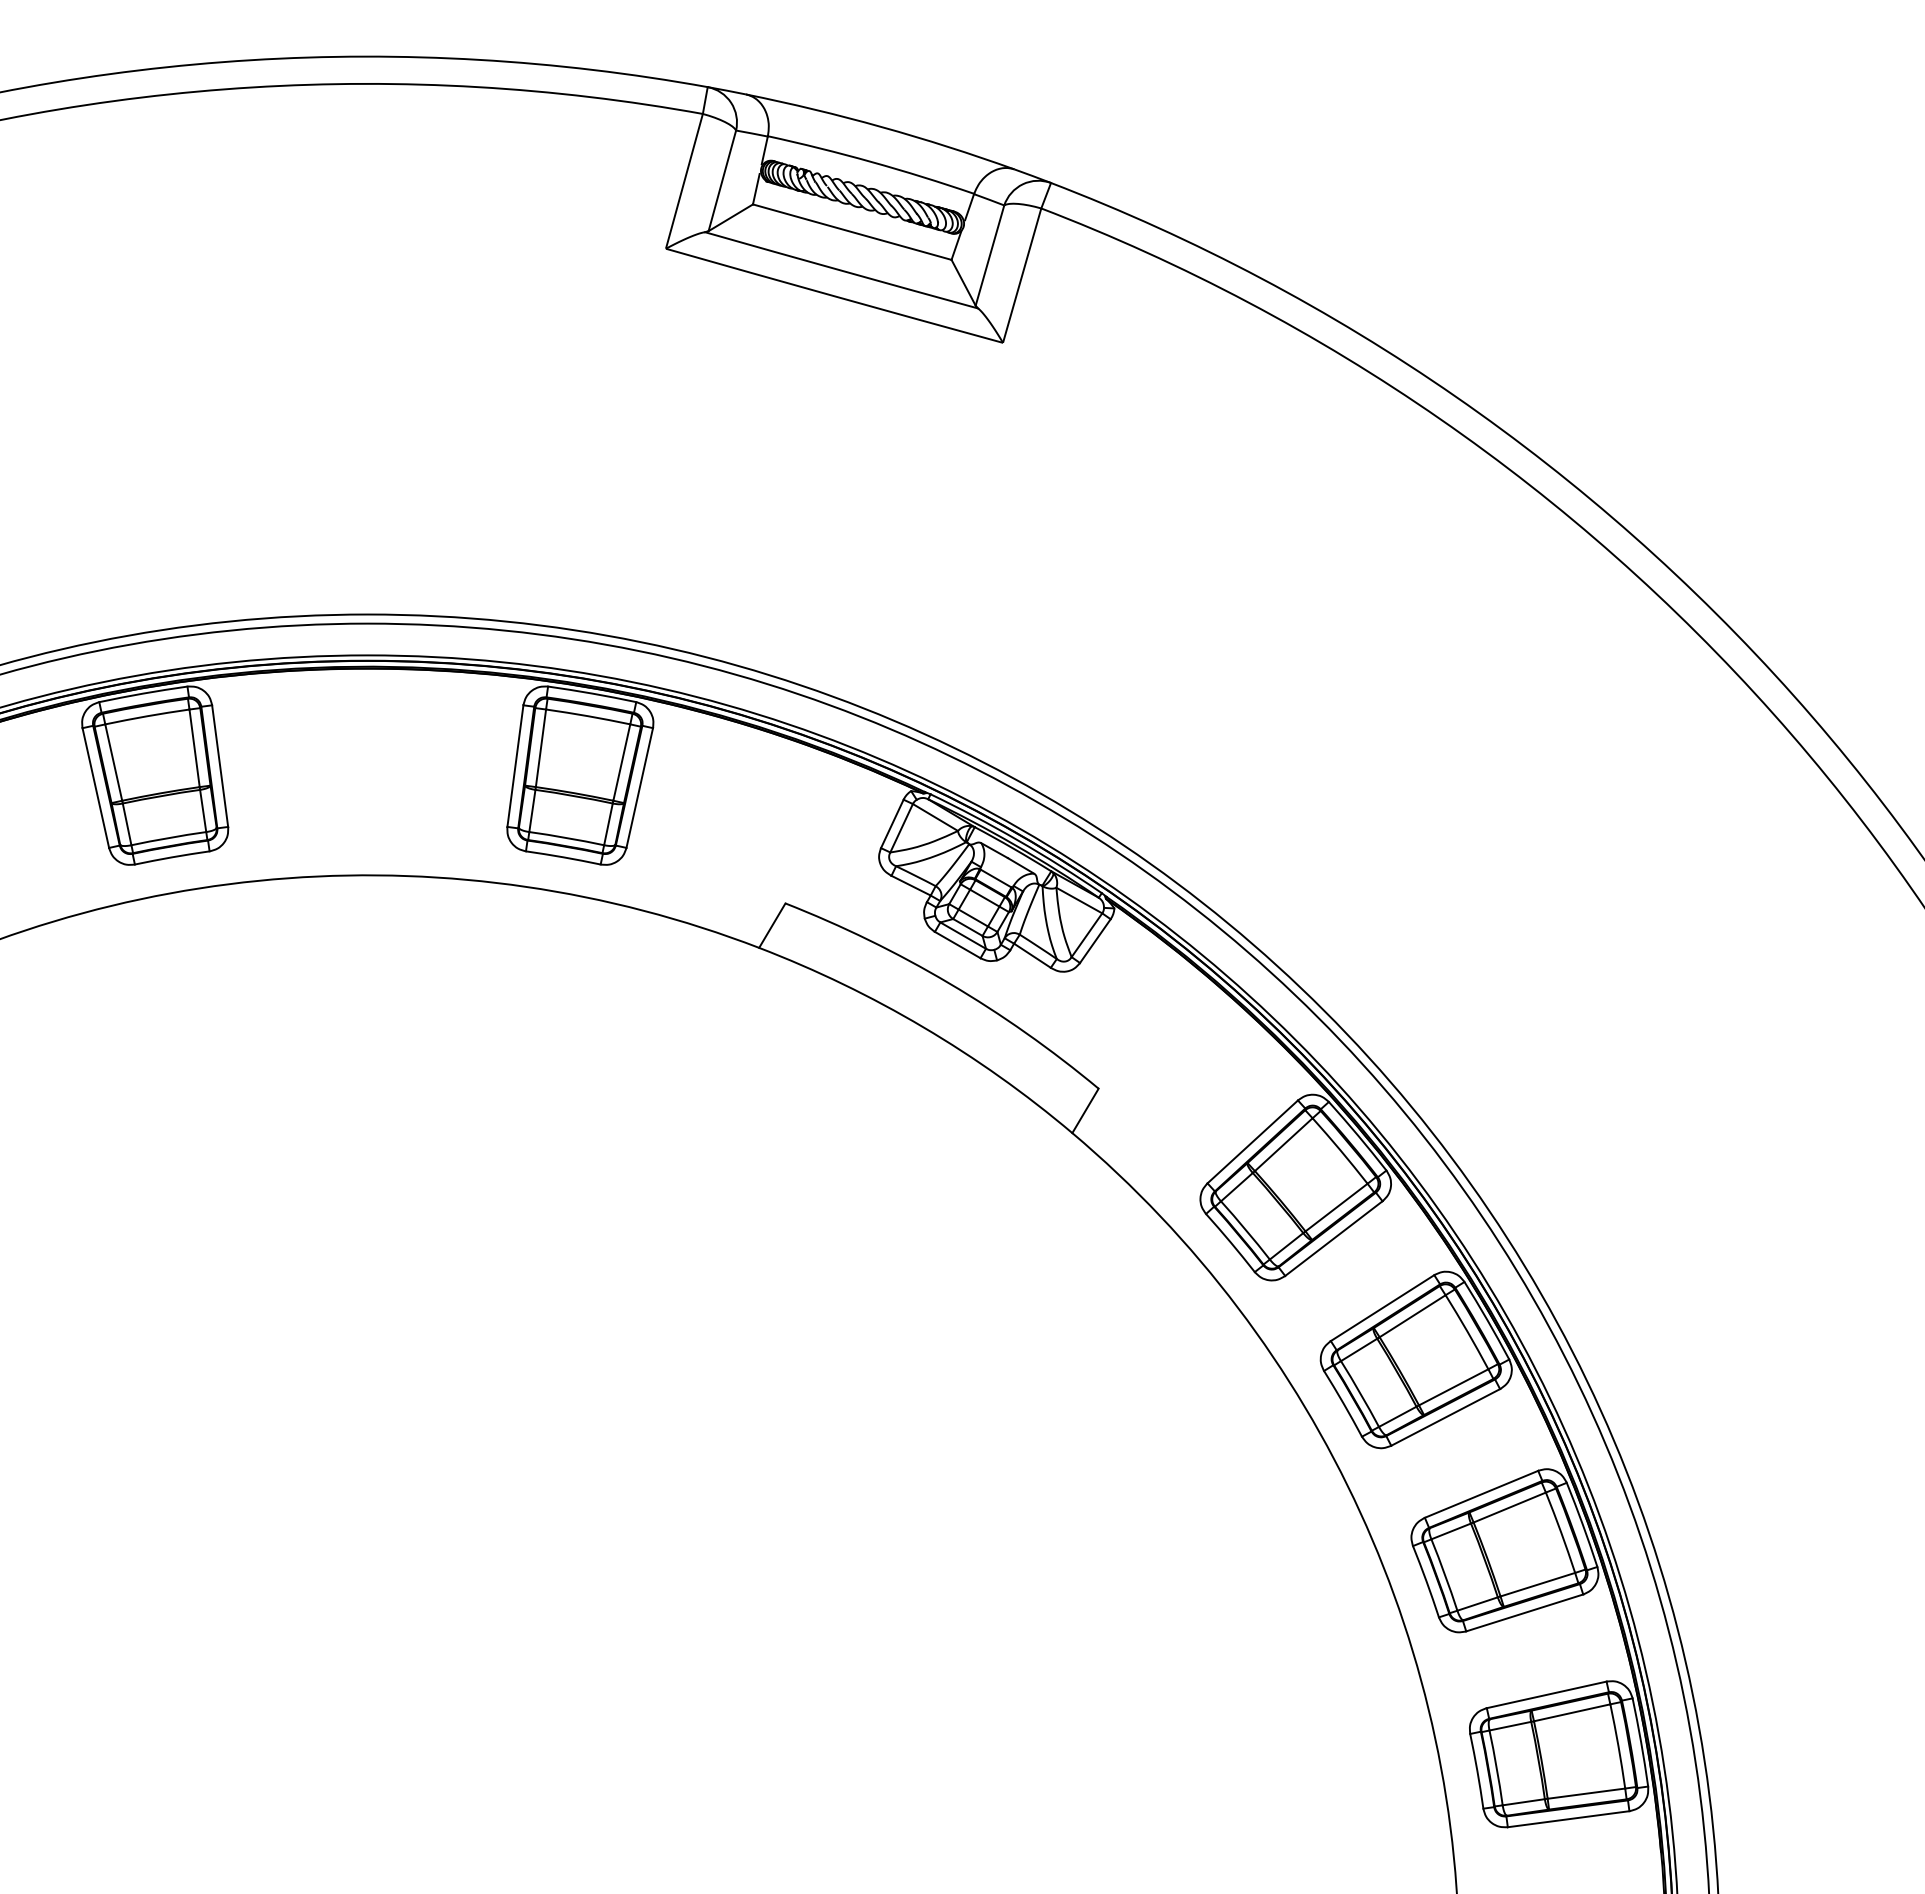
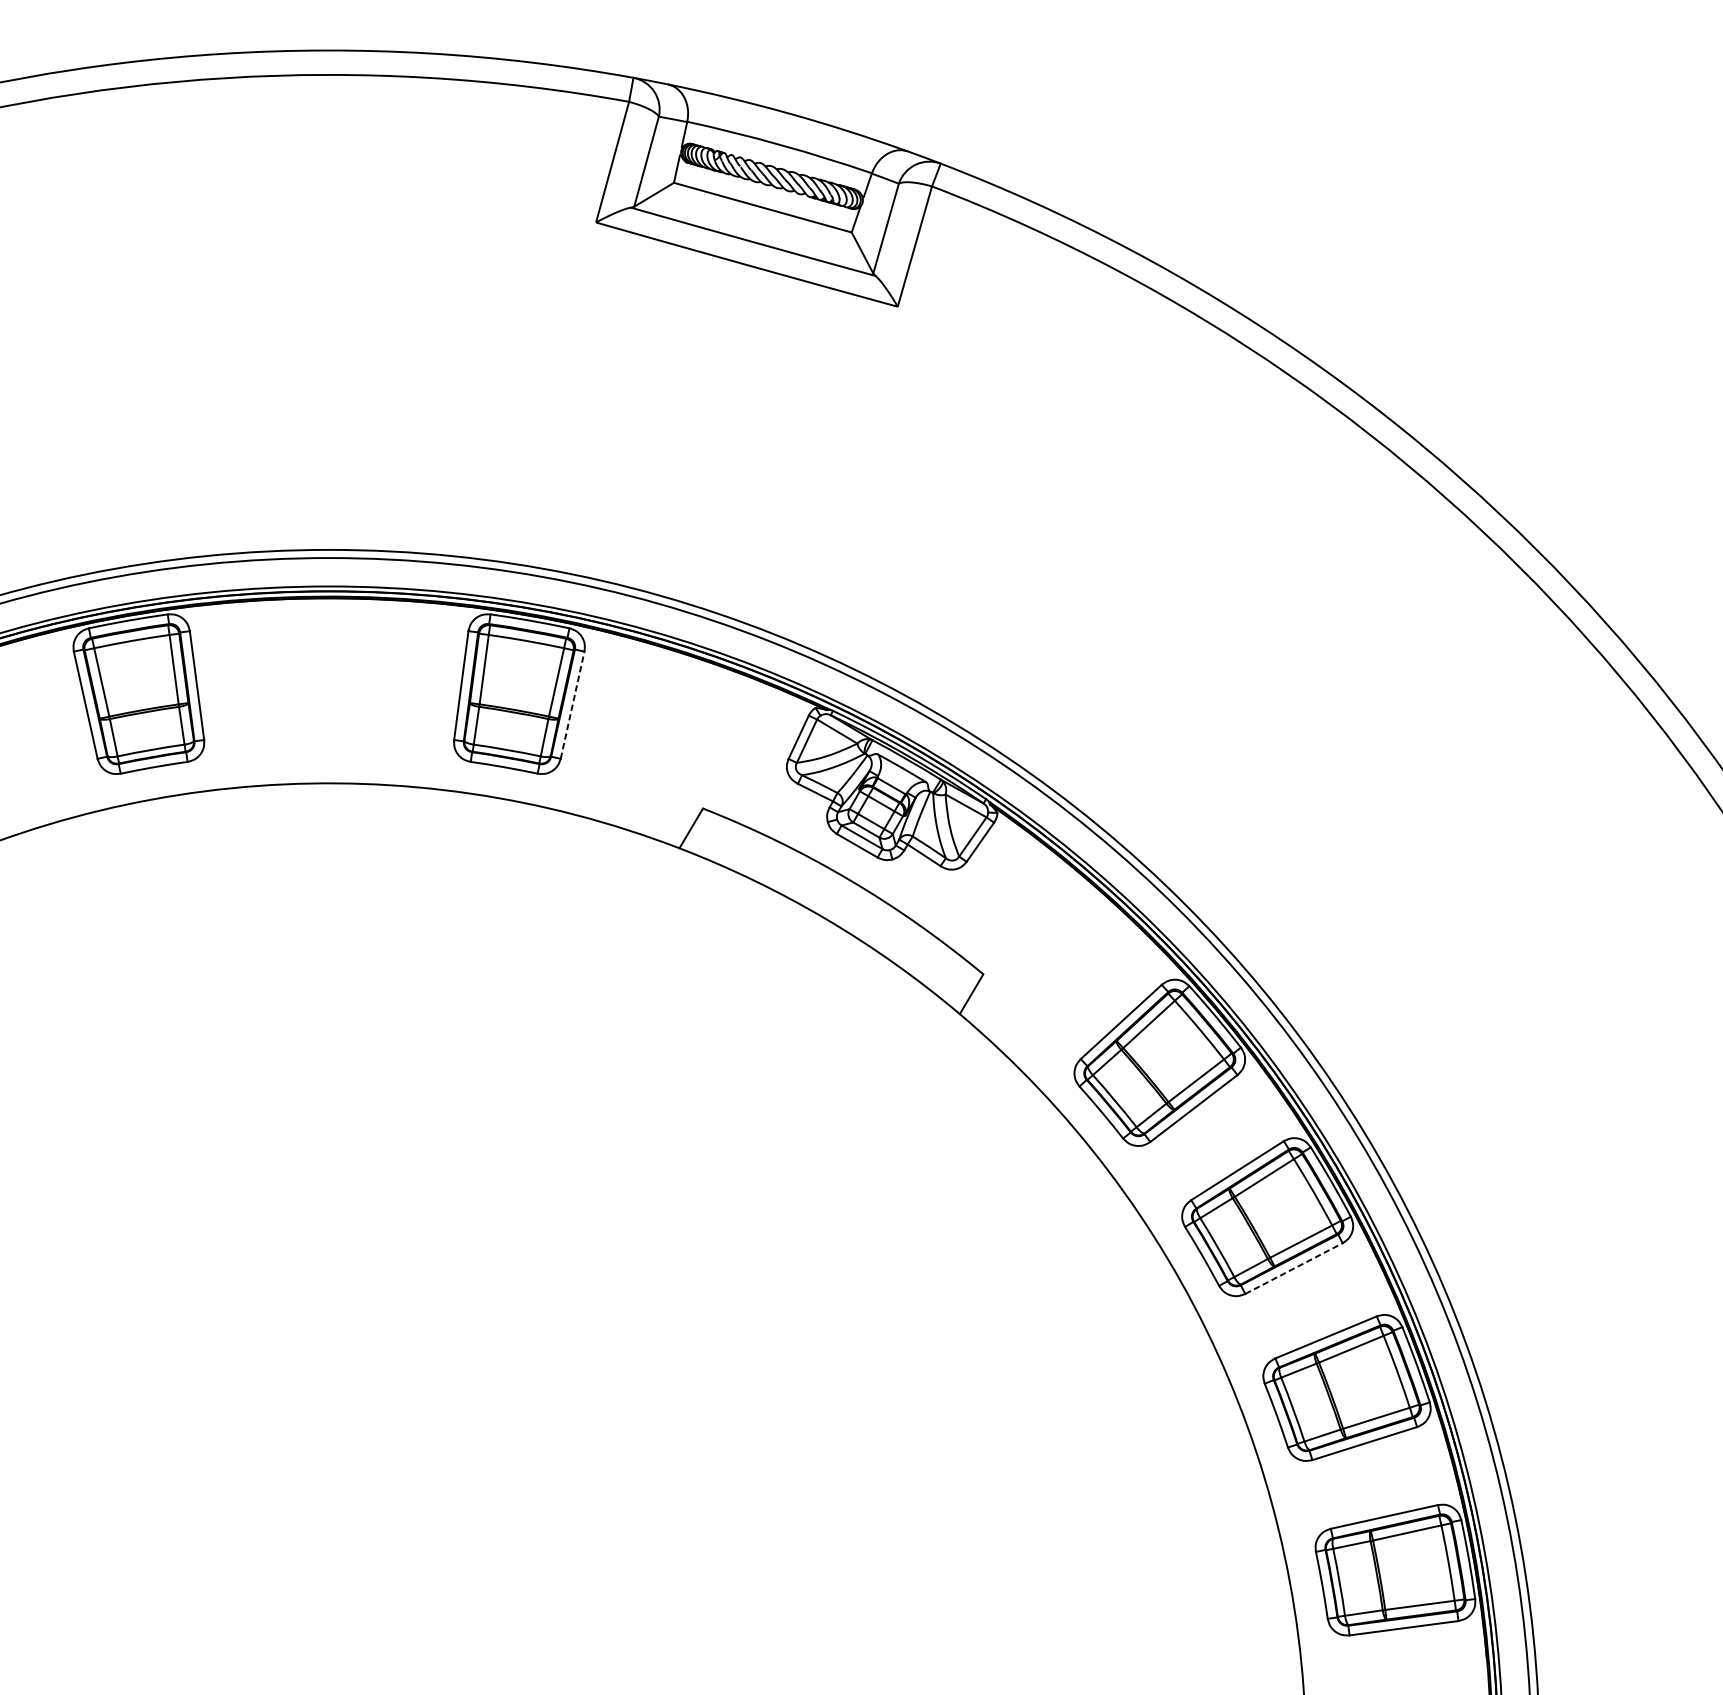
line: (639, 787) -> (572, 704), solid -> dashed
line: (1446, 1417) -> (1294, 1268), solid -> dashed

